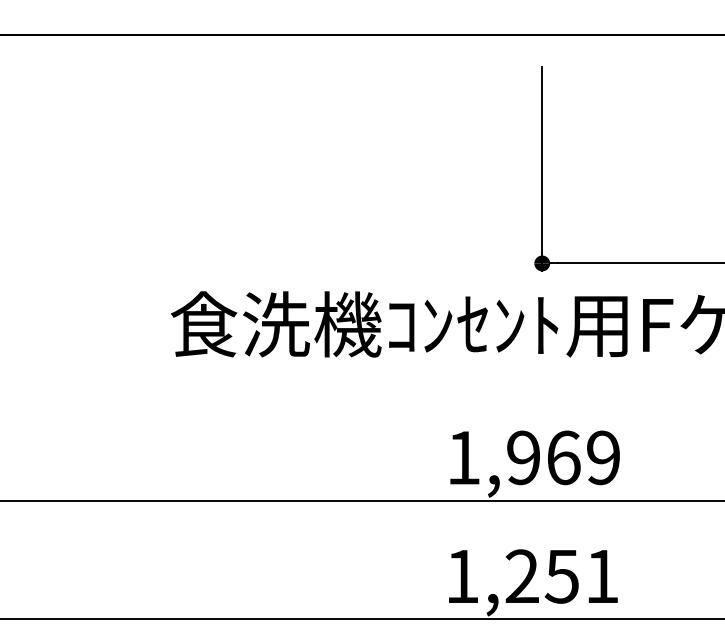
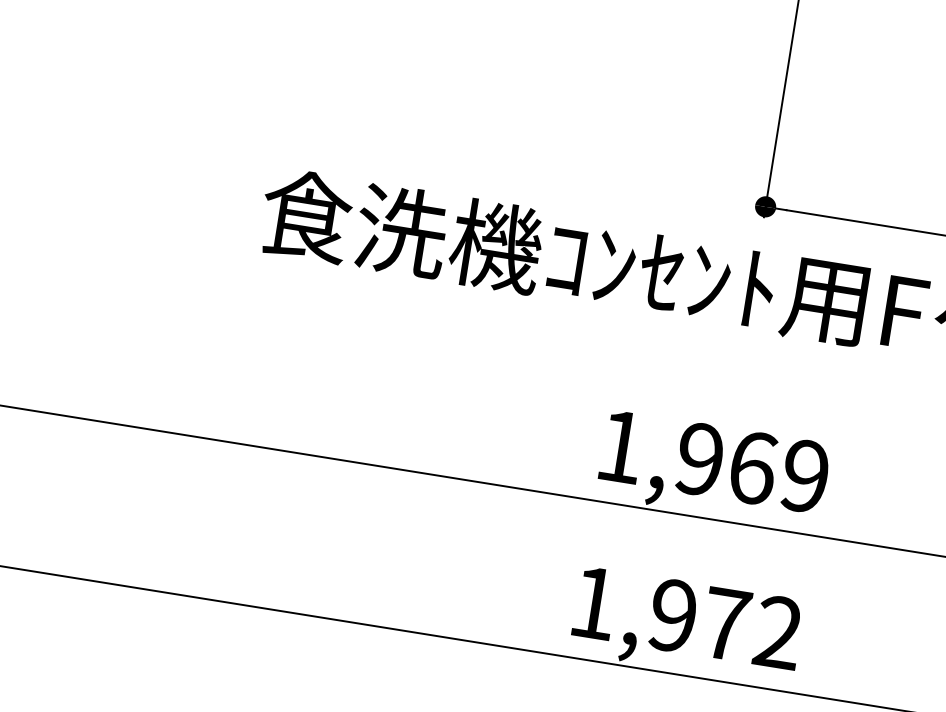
text: (561, 576) -> (724, 623), 1,251 -> 1,972

